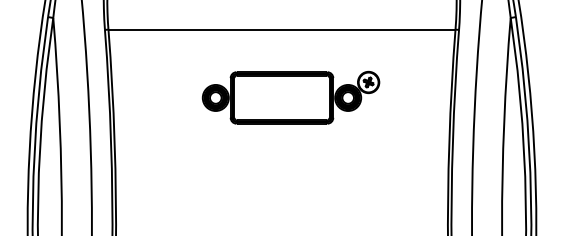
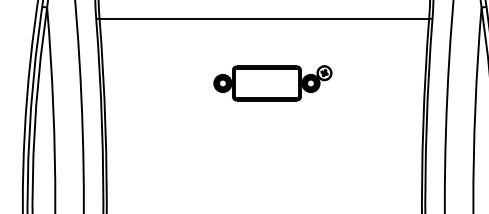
part: (290, 97) -> (272, 83), size x0.7

